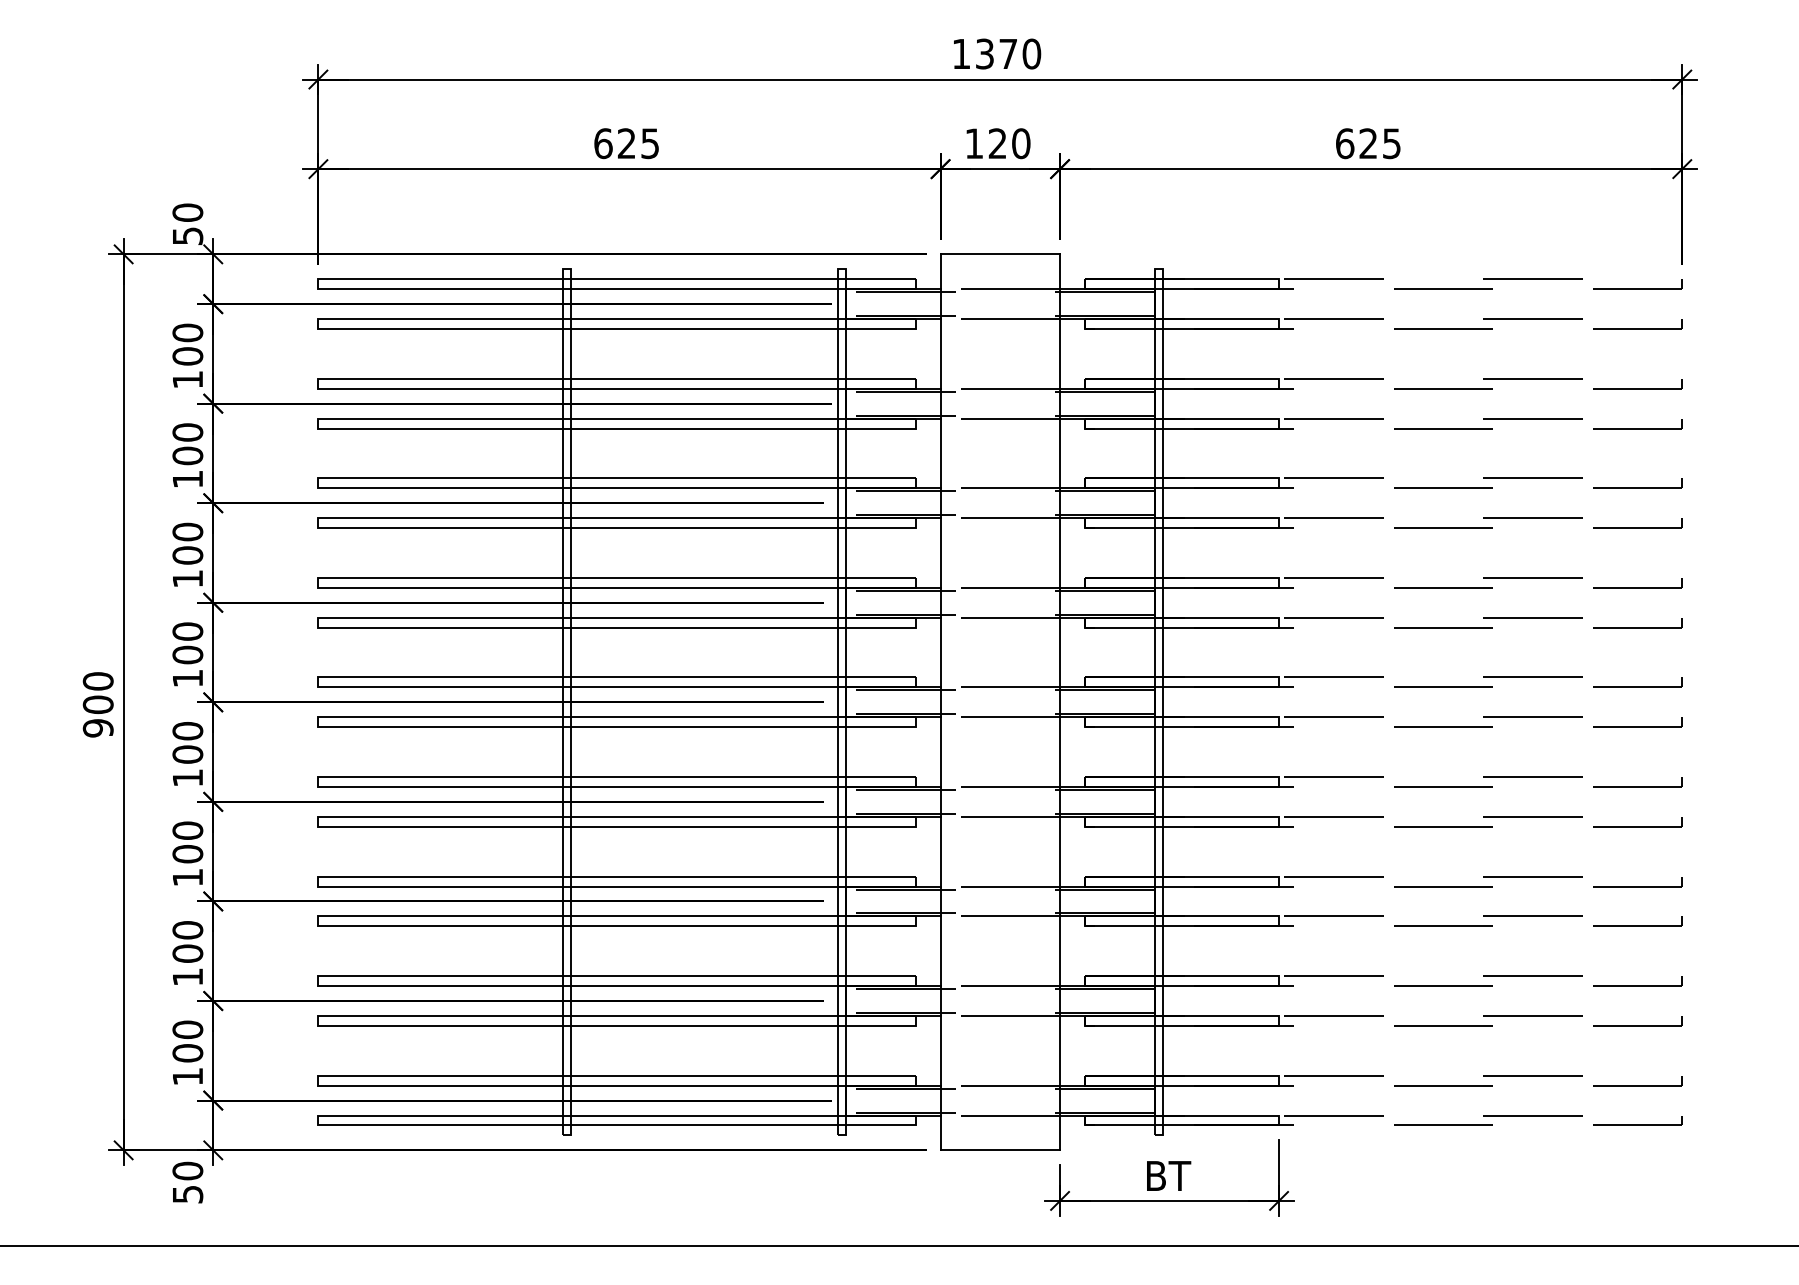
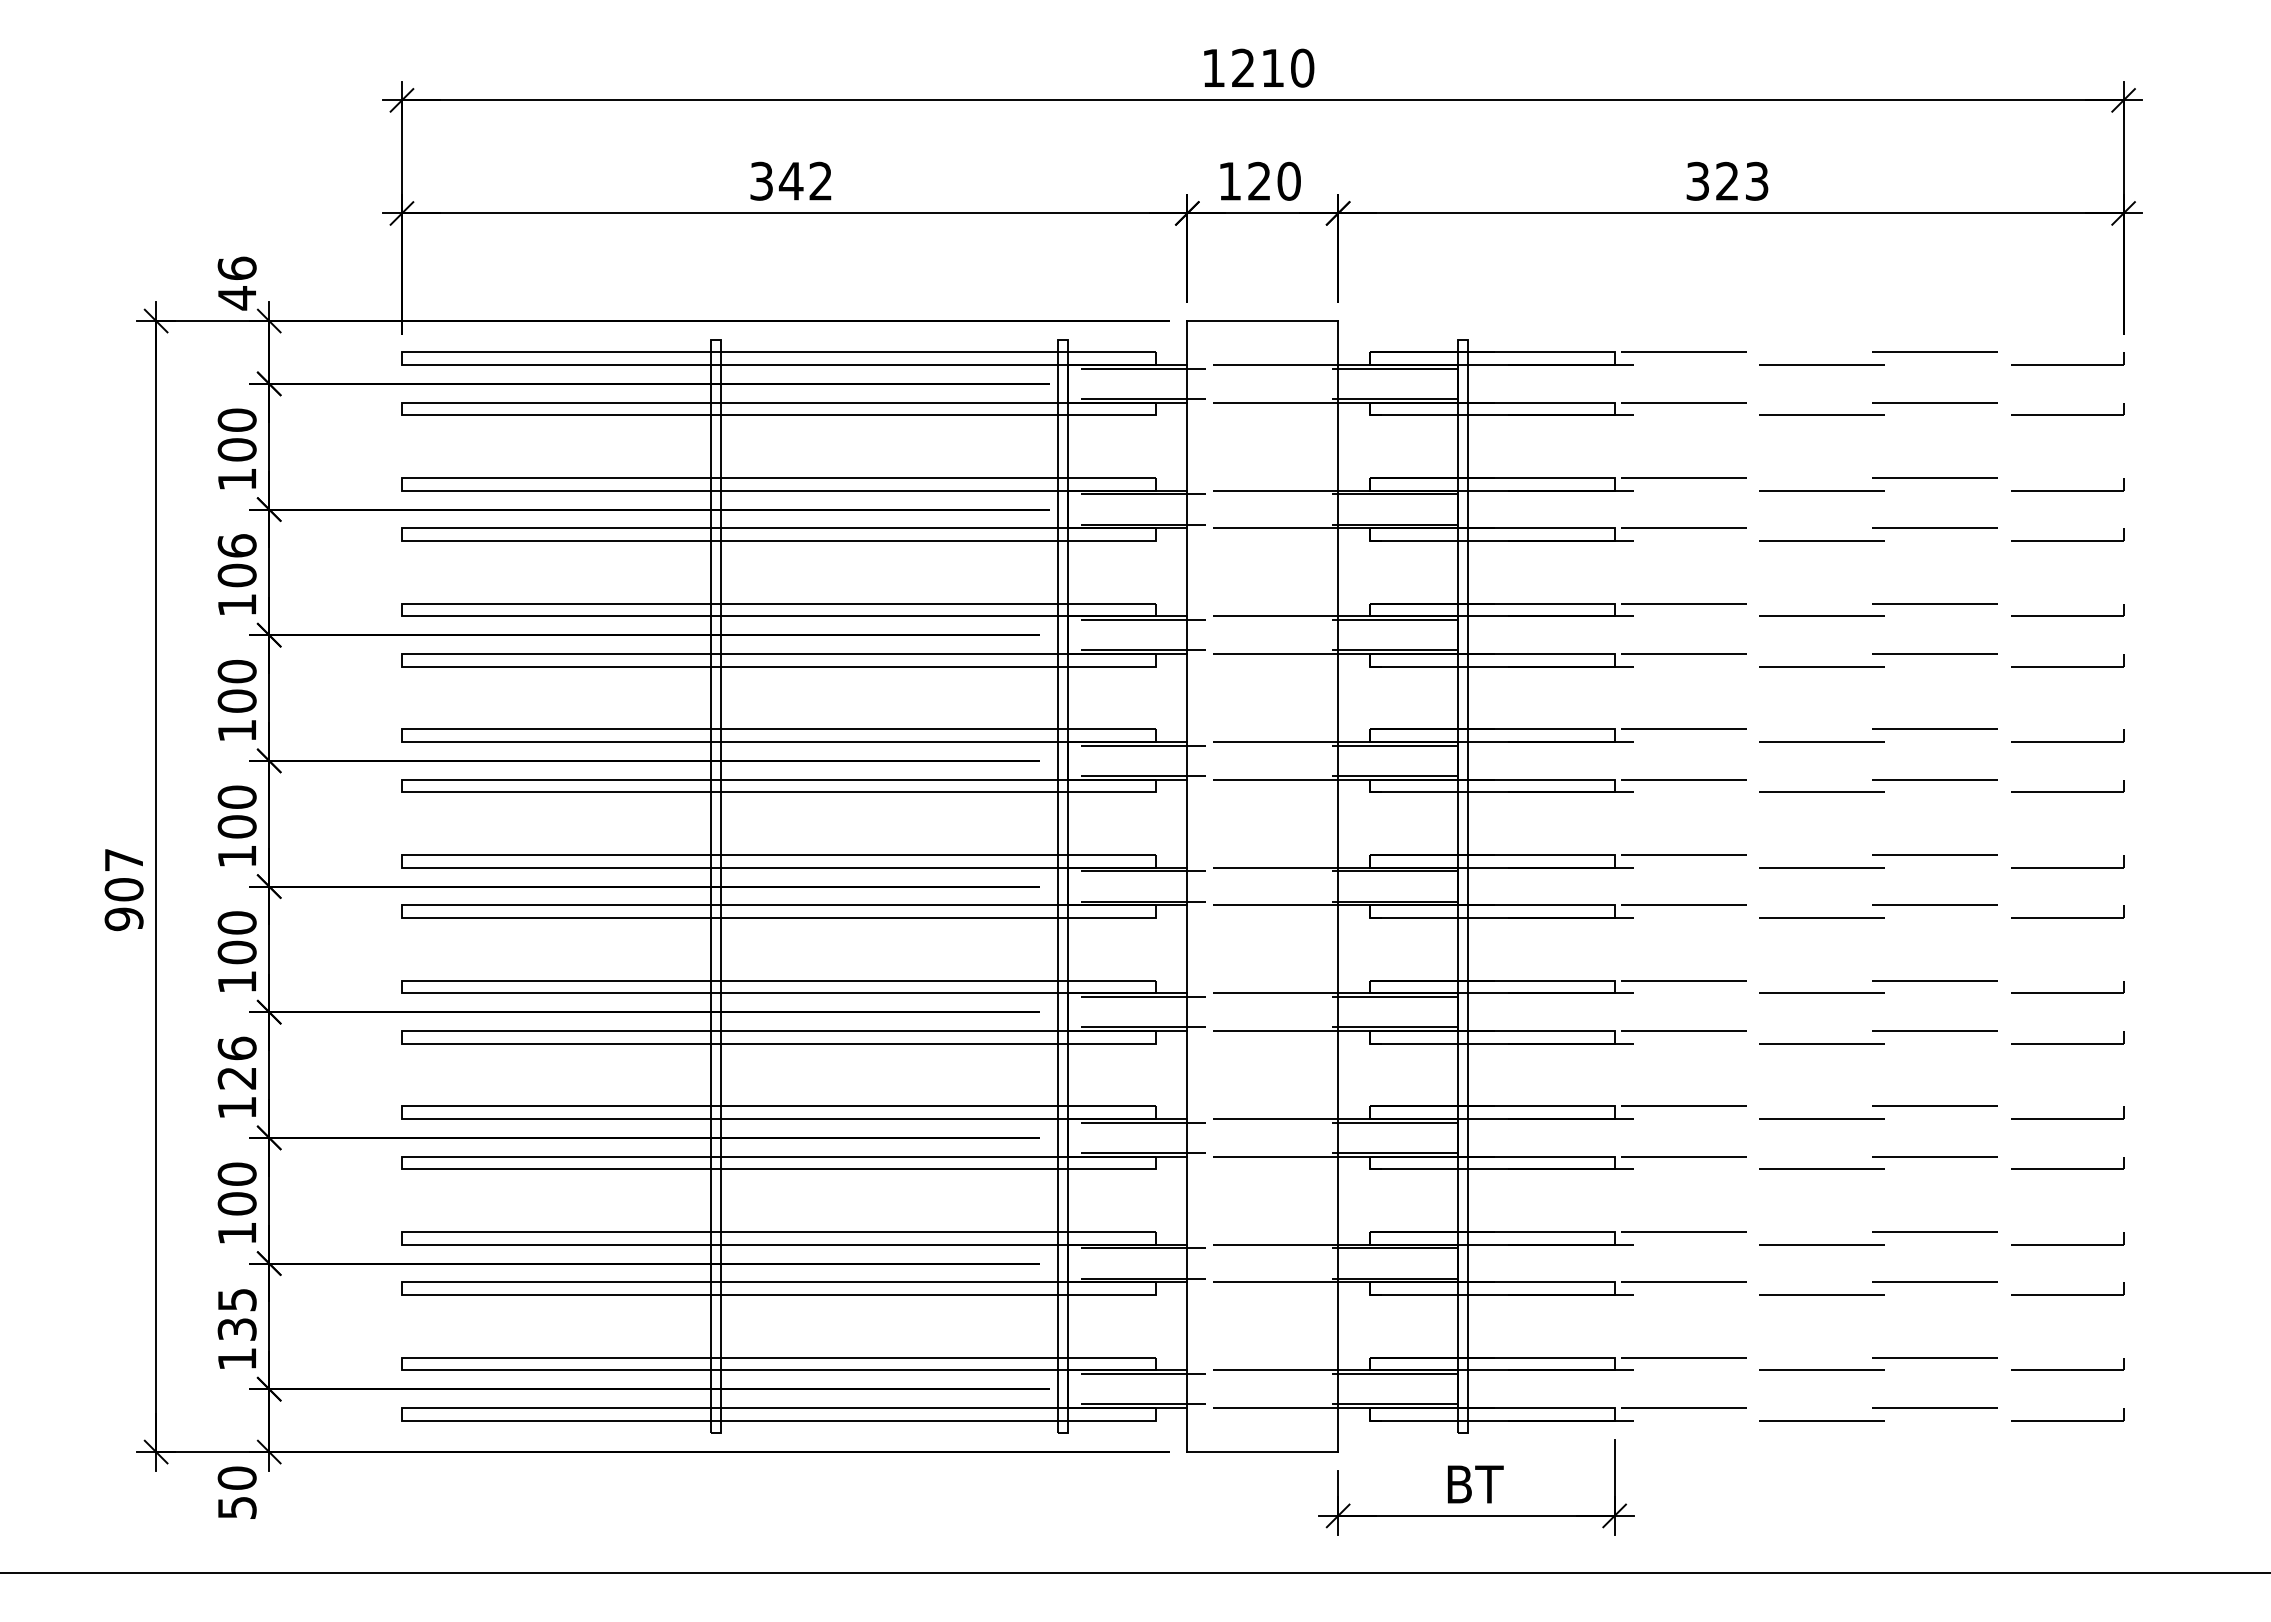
text: (996, 53) -> (1257, 67), 1370 -> 1210
text: (626, 143) -> (790, 181), 625 -> 342
text: (1368, 143) -> (1727, 181), 625 -> 323
text: (187, 224) -> (236, 283), 50 -> 46
text: (187, 432) -> (236, 545), 100 -> 106
text: (97, 681) -> (123, 860), 900 -> 907
text: (187, 842) -> (236, 1063), 100 -> 126
text: (187, 1041) -> (236, 1314), 100 -> 135

